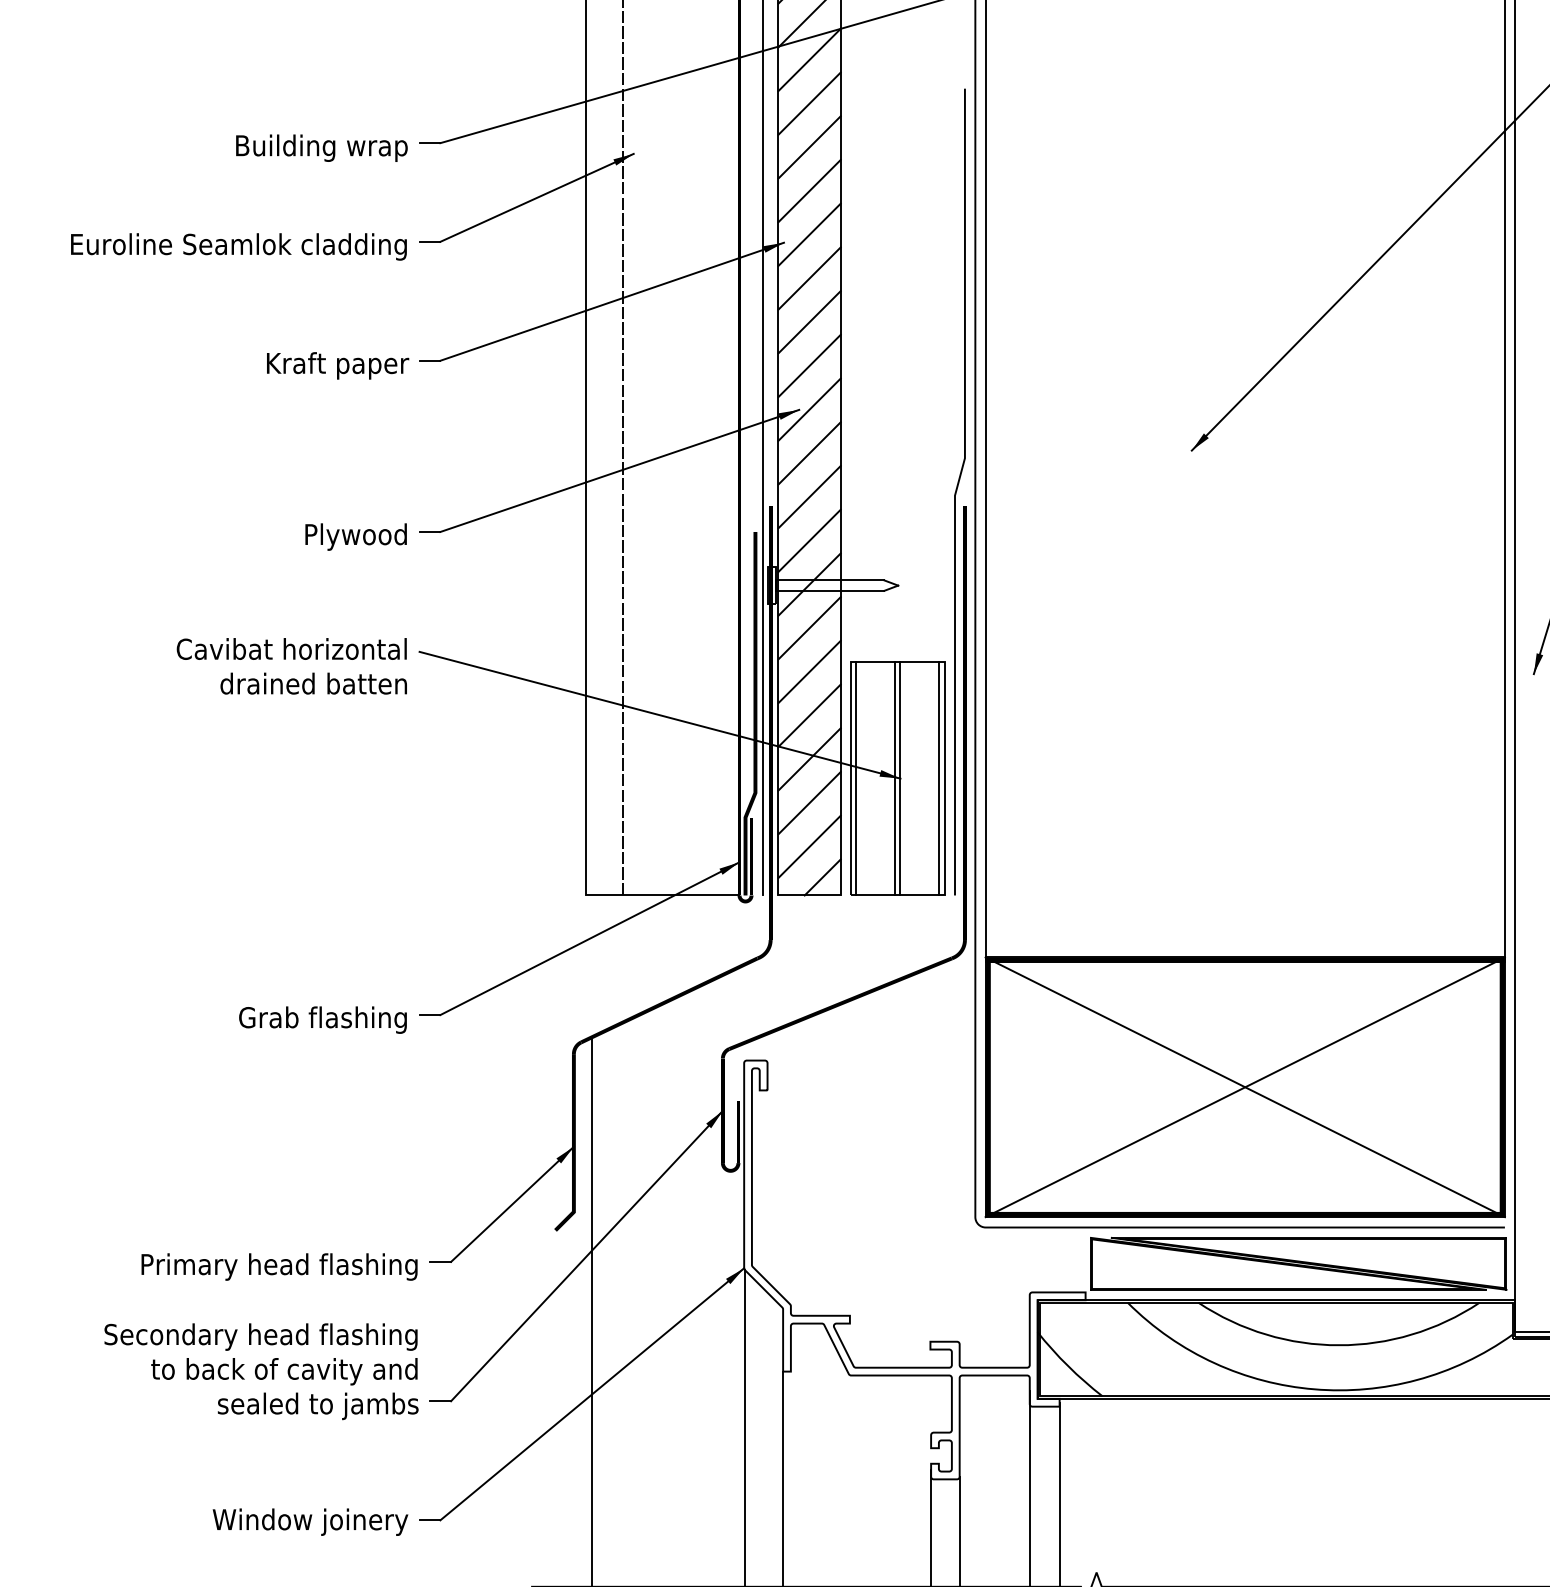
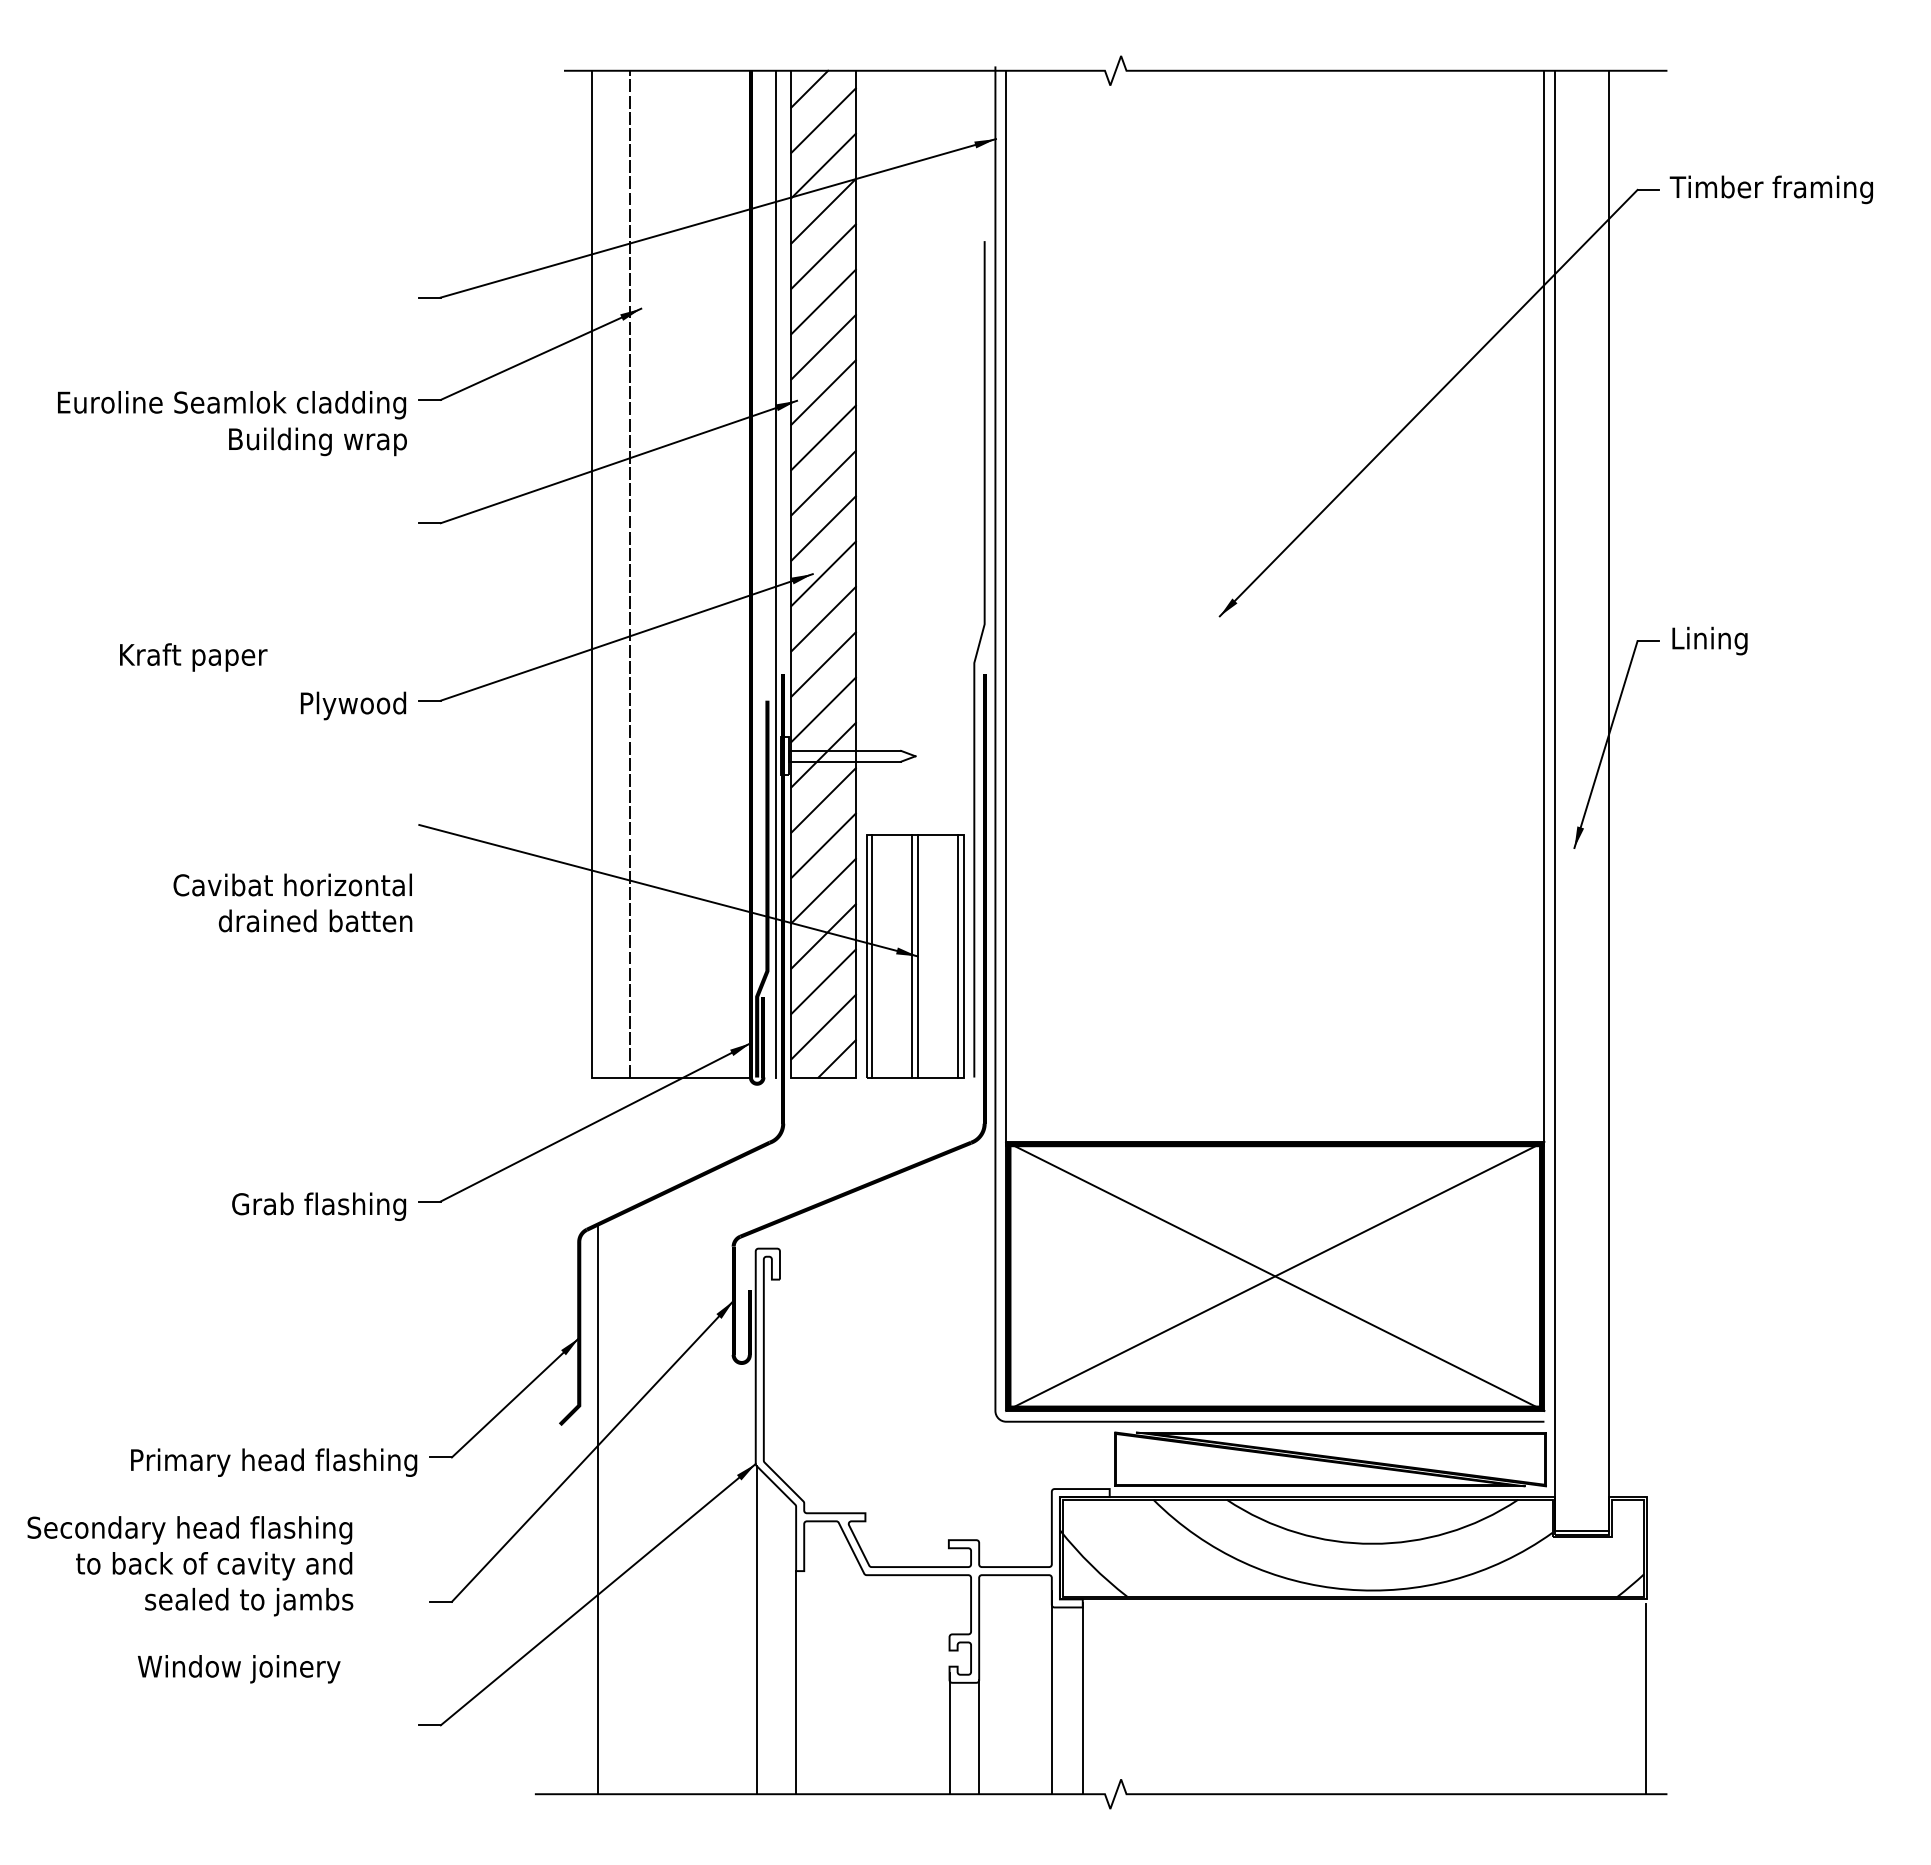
text: (321, 147) -> (317, 441), moved
text: (337, 365) -> (193, 657), moved
text: (291, 665) -> (292, 902), moved
text: (261, 1371) -> (190, 1566), moved
text: (309, 1522) -> (238, 1669), moved

